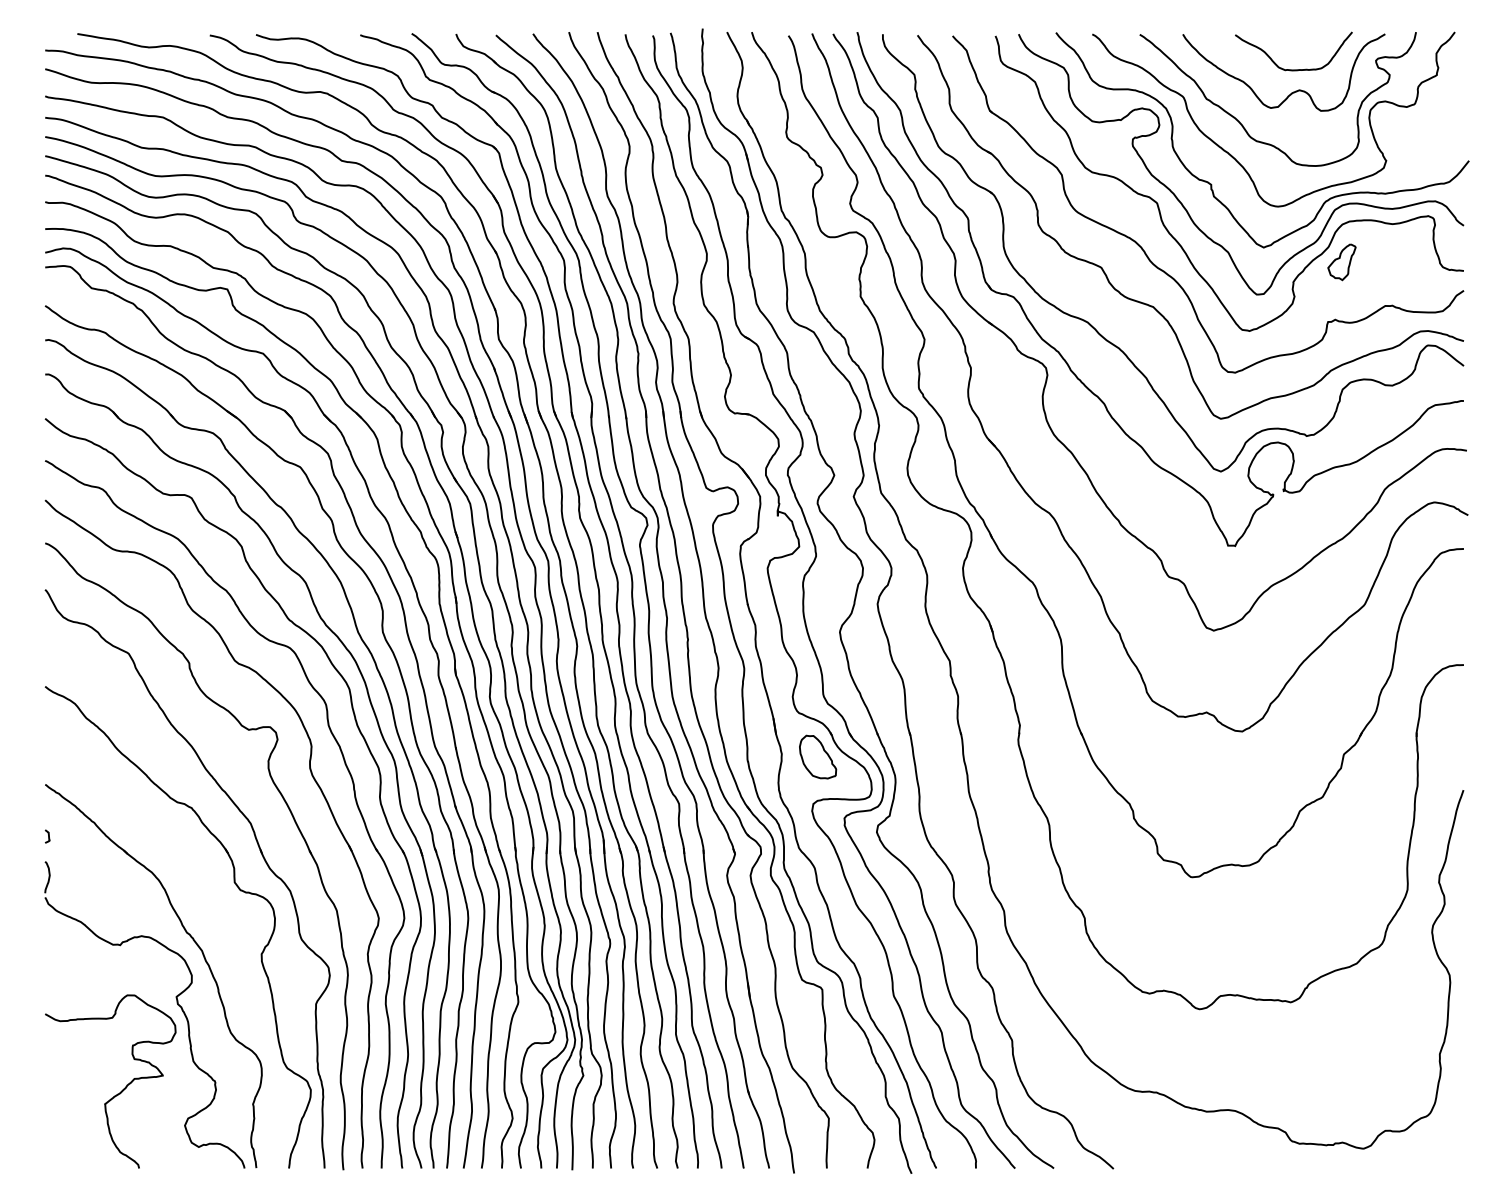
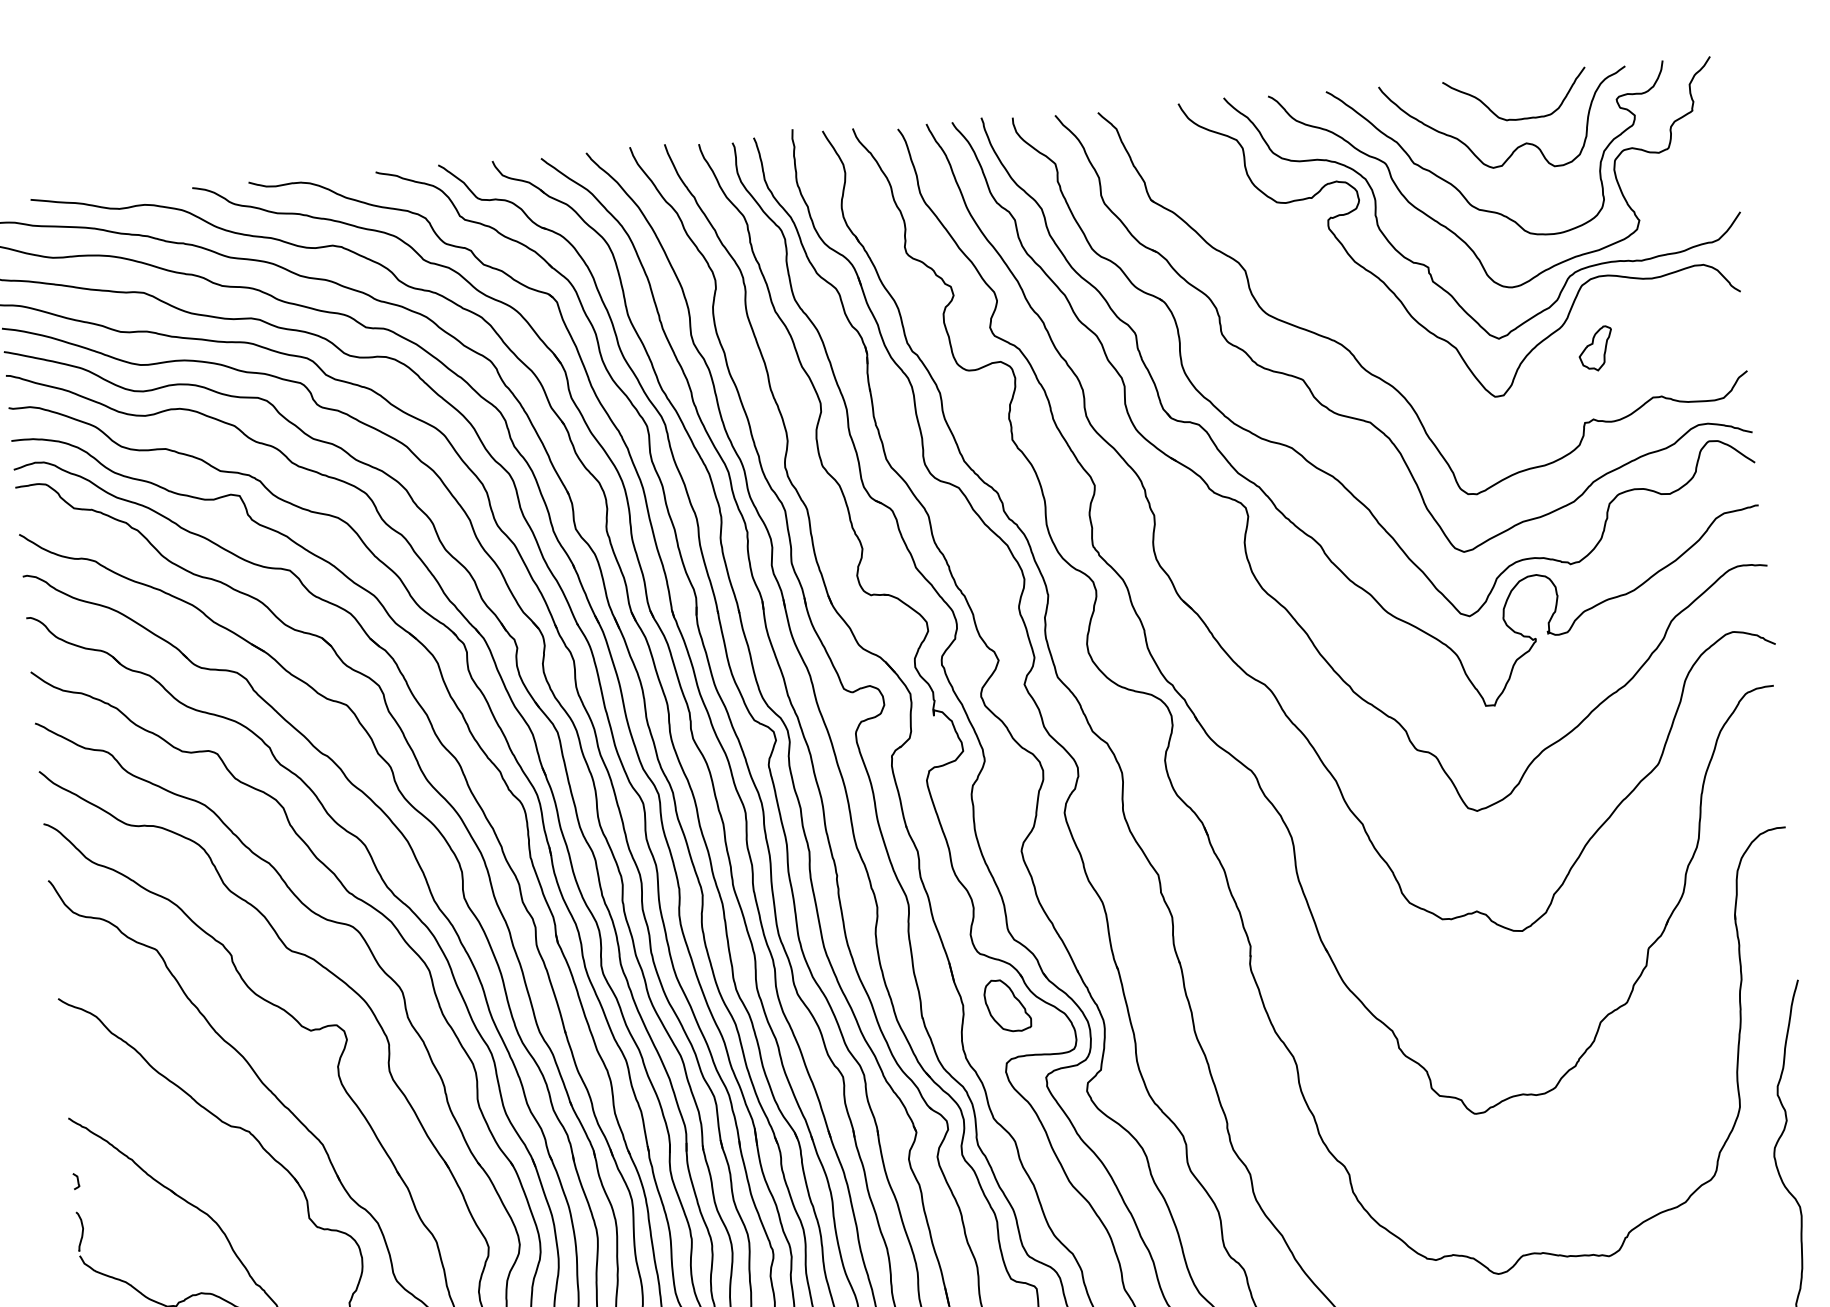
curve: (1159, 206) -> (1367, 299), removed

